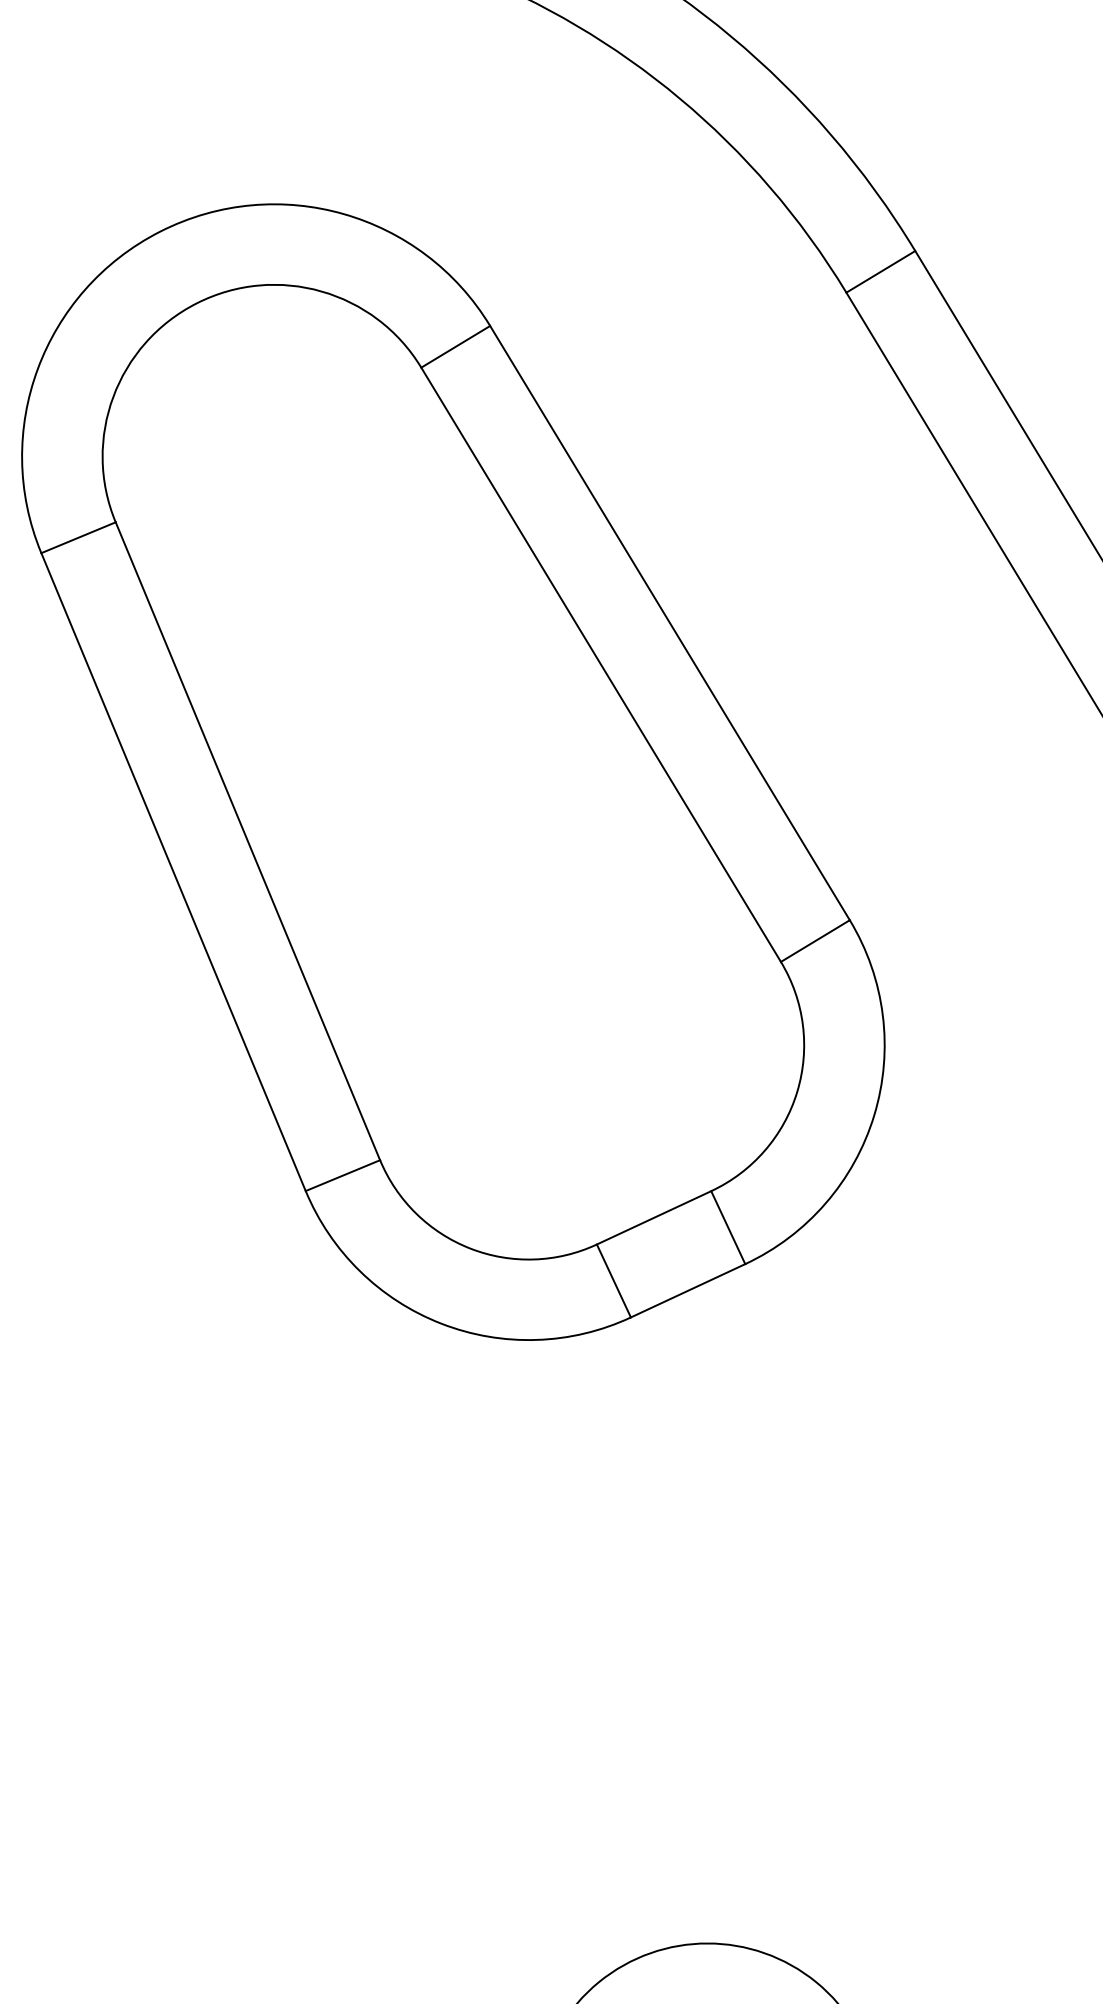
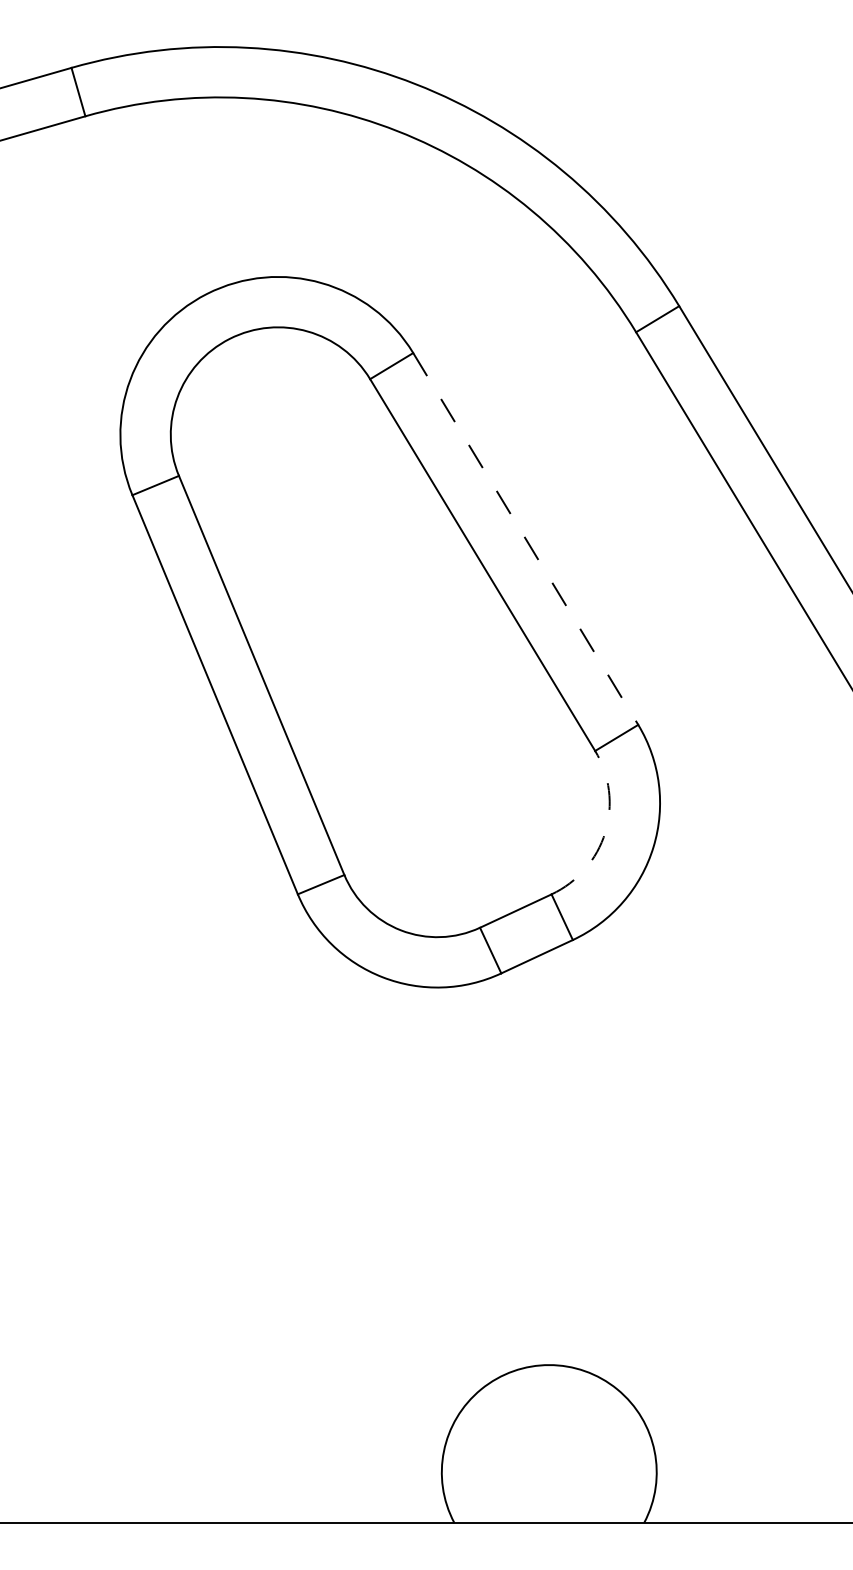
line: (671, 623) -> (526, 539), solid -> dashed
arc: (797, 1092) -> (605, 832), solid -> dashed

